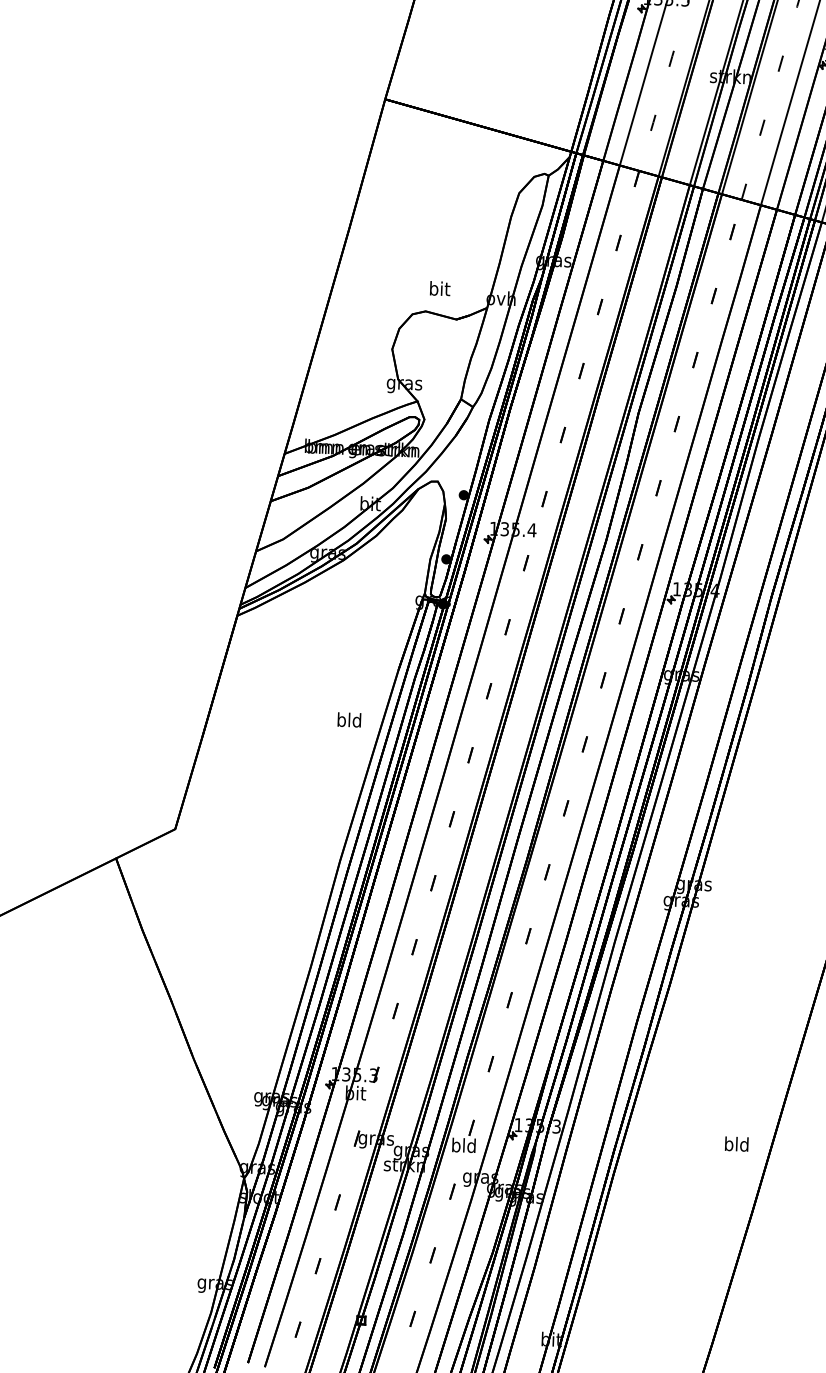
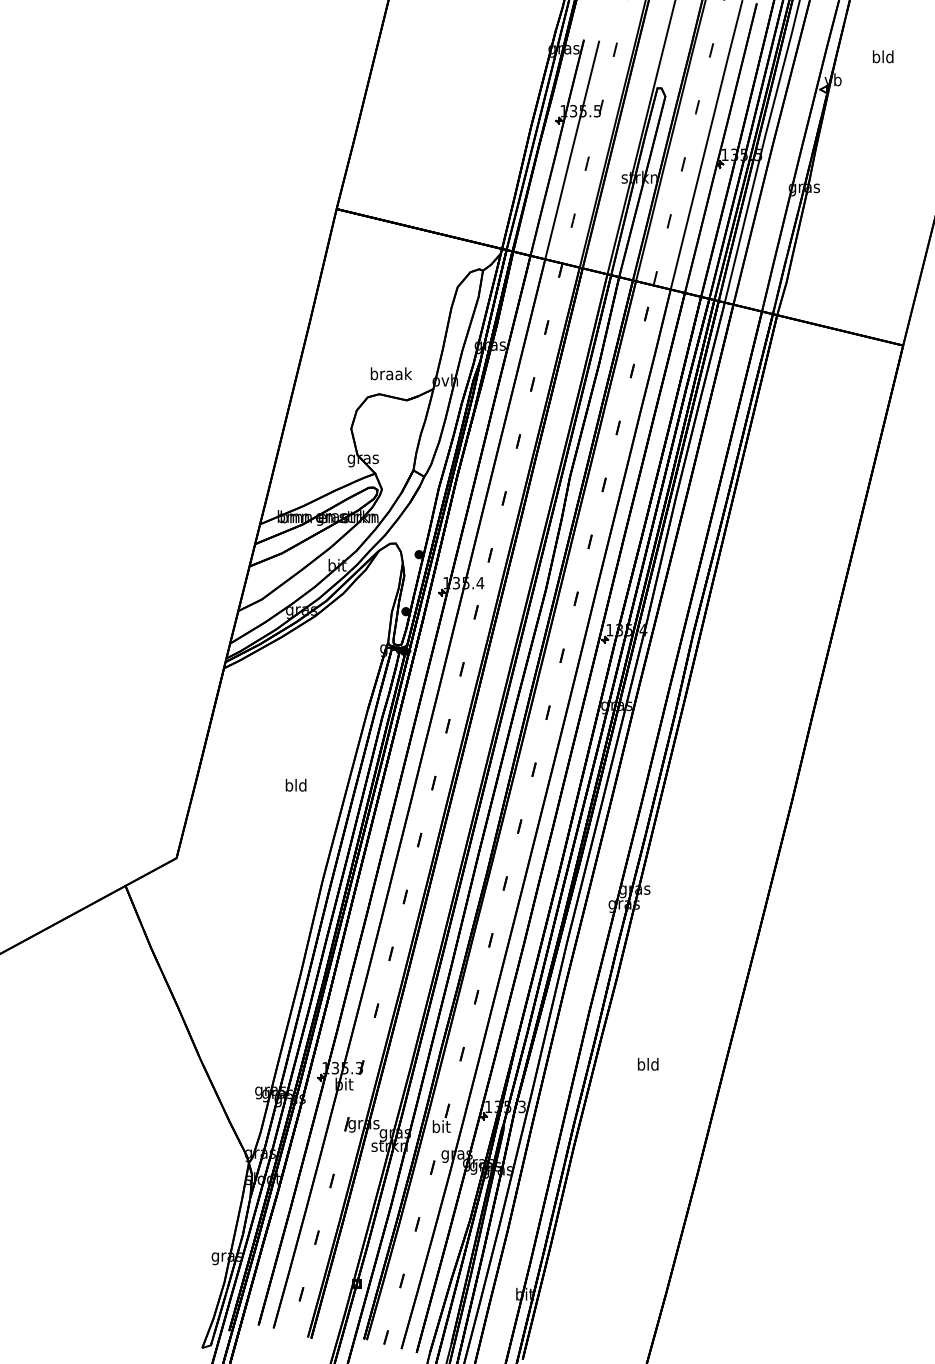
text: (439, 288) -> (390, 373), bit -> braak
text: (348, 719) -> (295, 784), moved
text: (737, 1143) -> (648, 1063), moved
text: (464, 1145) -> (441, 1126), bld -> bit

